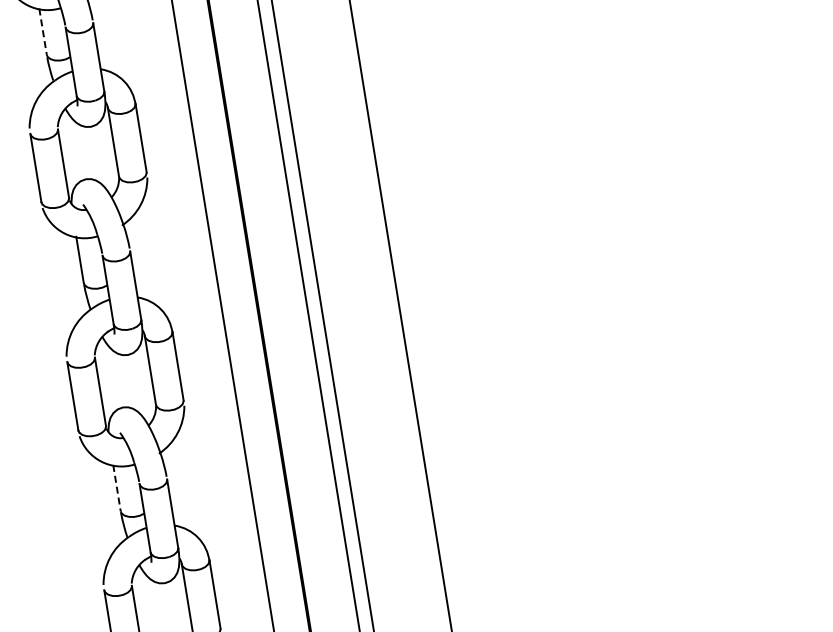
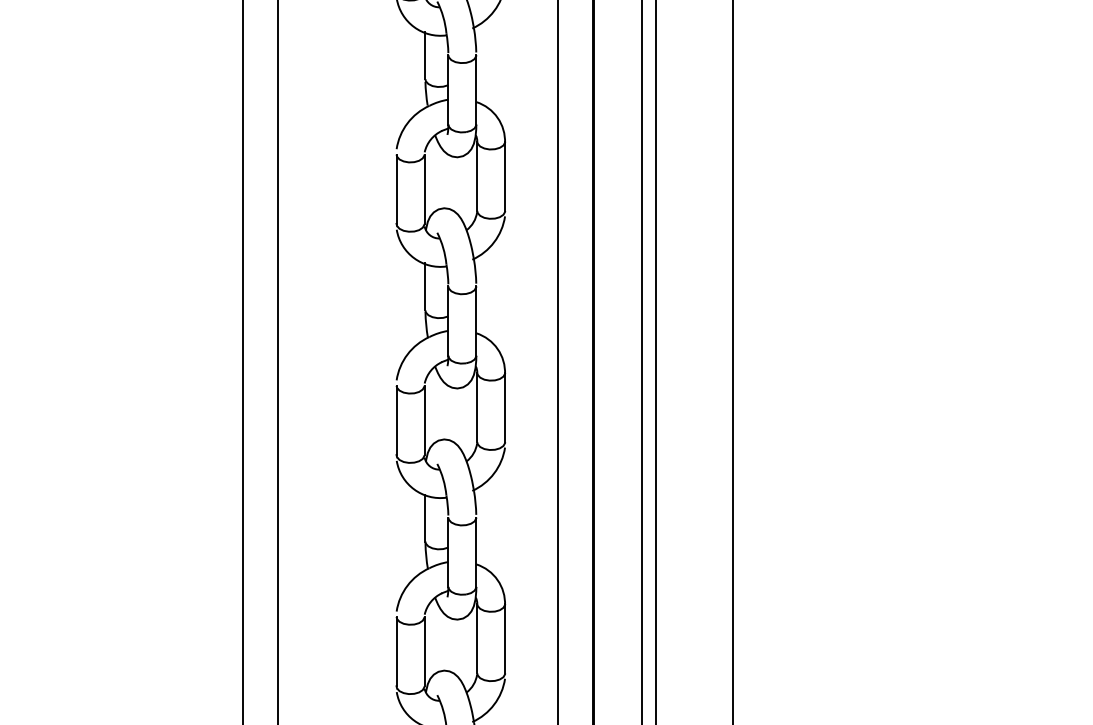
line: (43, 32) -> (425, 56), dashed -> solid
line: (117, 488) -> (425, 518), dashed -> solid

